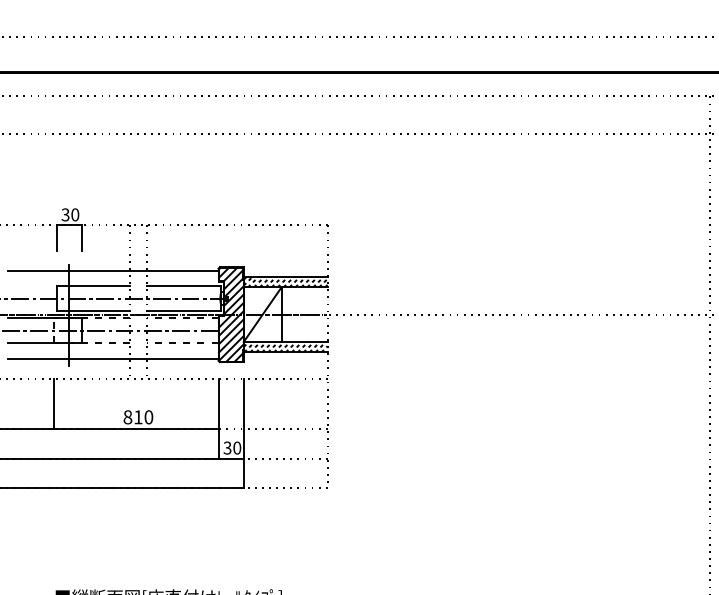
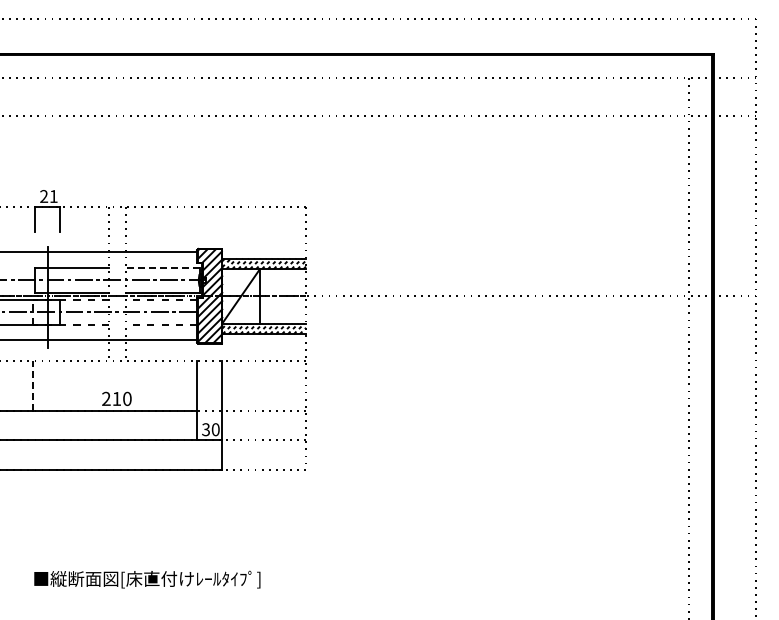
text: (70, 214) -> (48, 196), 30 -> 21
line: (184, 285) -> (162, 267), solid -> dashed
line: (54, 403) -> (32, 385), solid -> dashed
text: (128, 416) -> (106, 398), 810 -> 210

